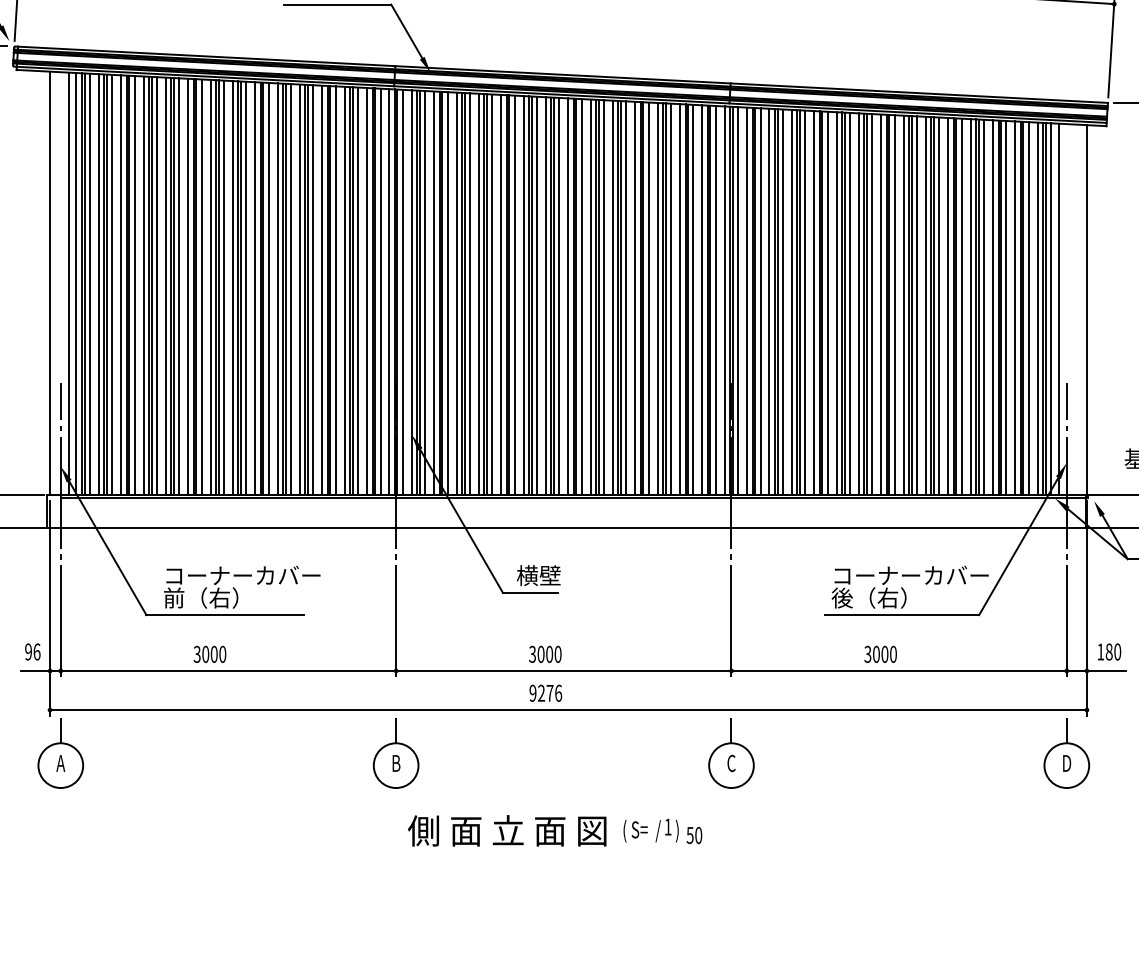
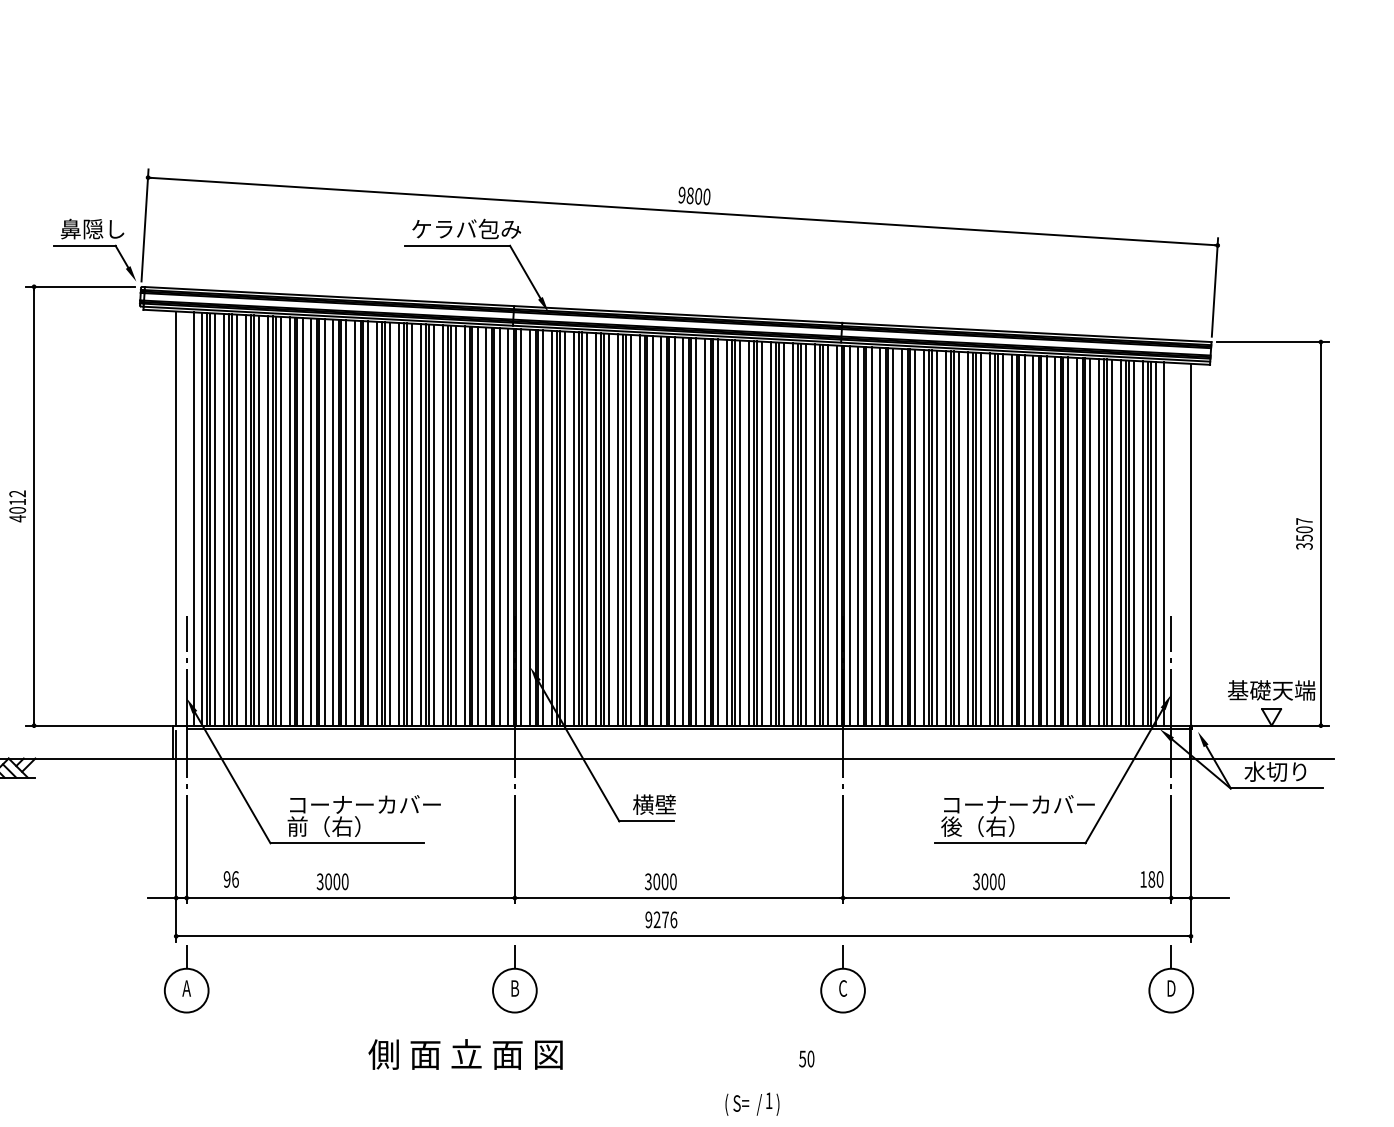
text: (31, 652) -> (230, 879), moved
text: (1108, 652) -> (1151, 879), moved
text: (651, 829) -> (752, 1103), moved
text: (507, 830) -> (465, 1054), moved

